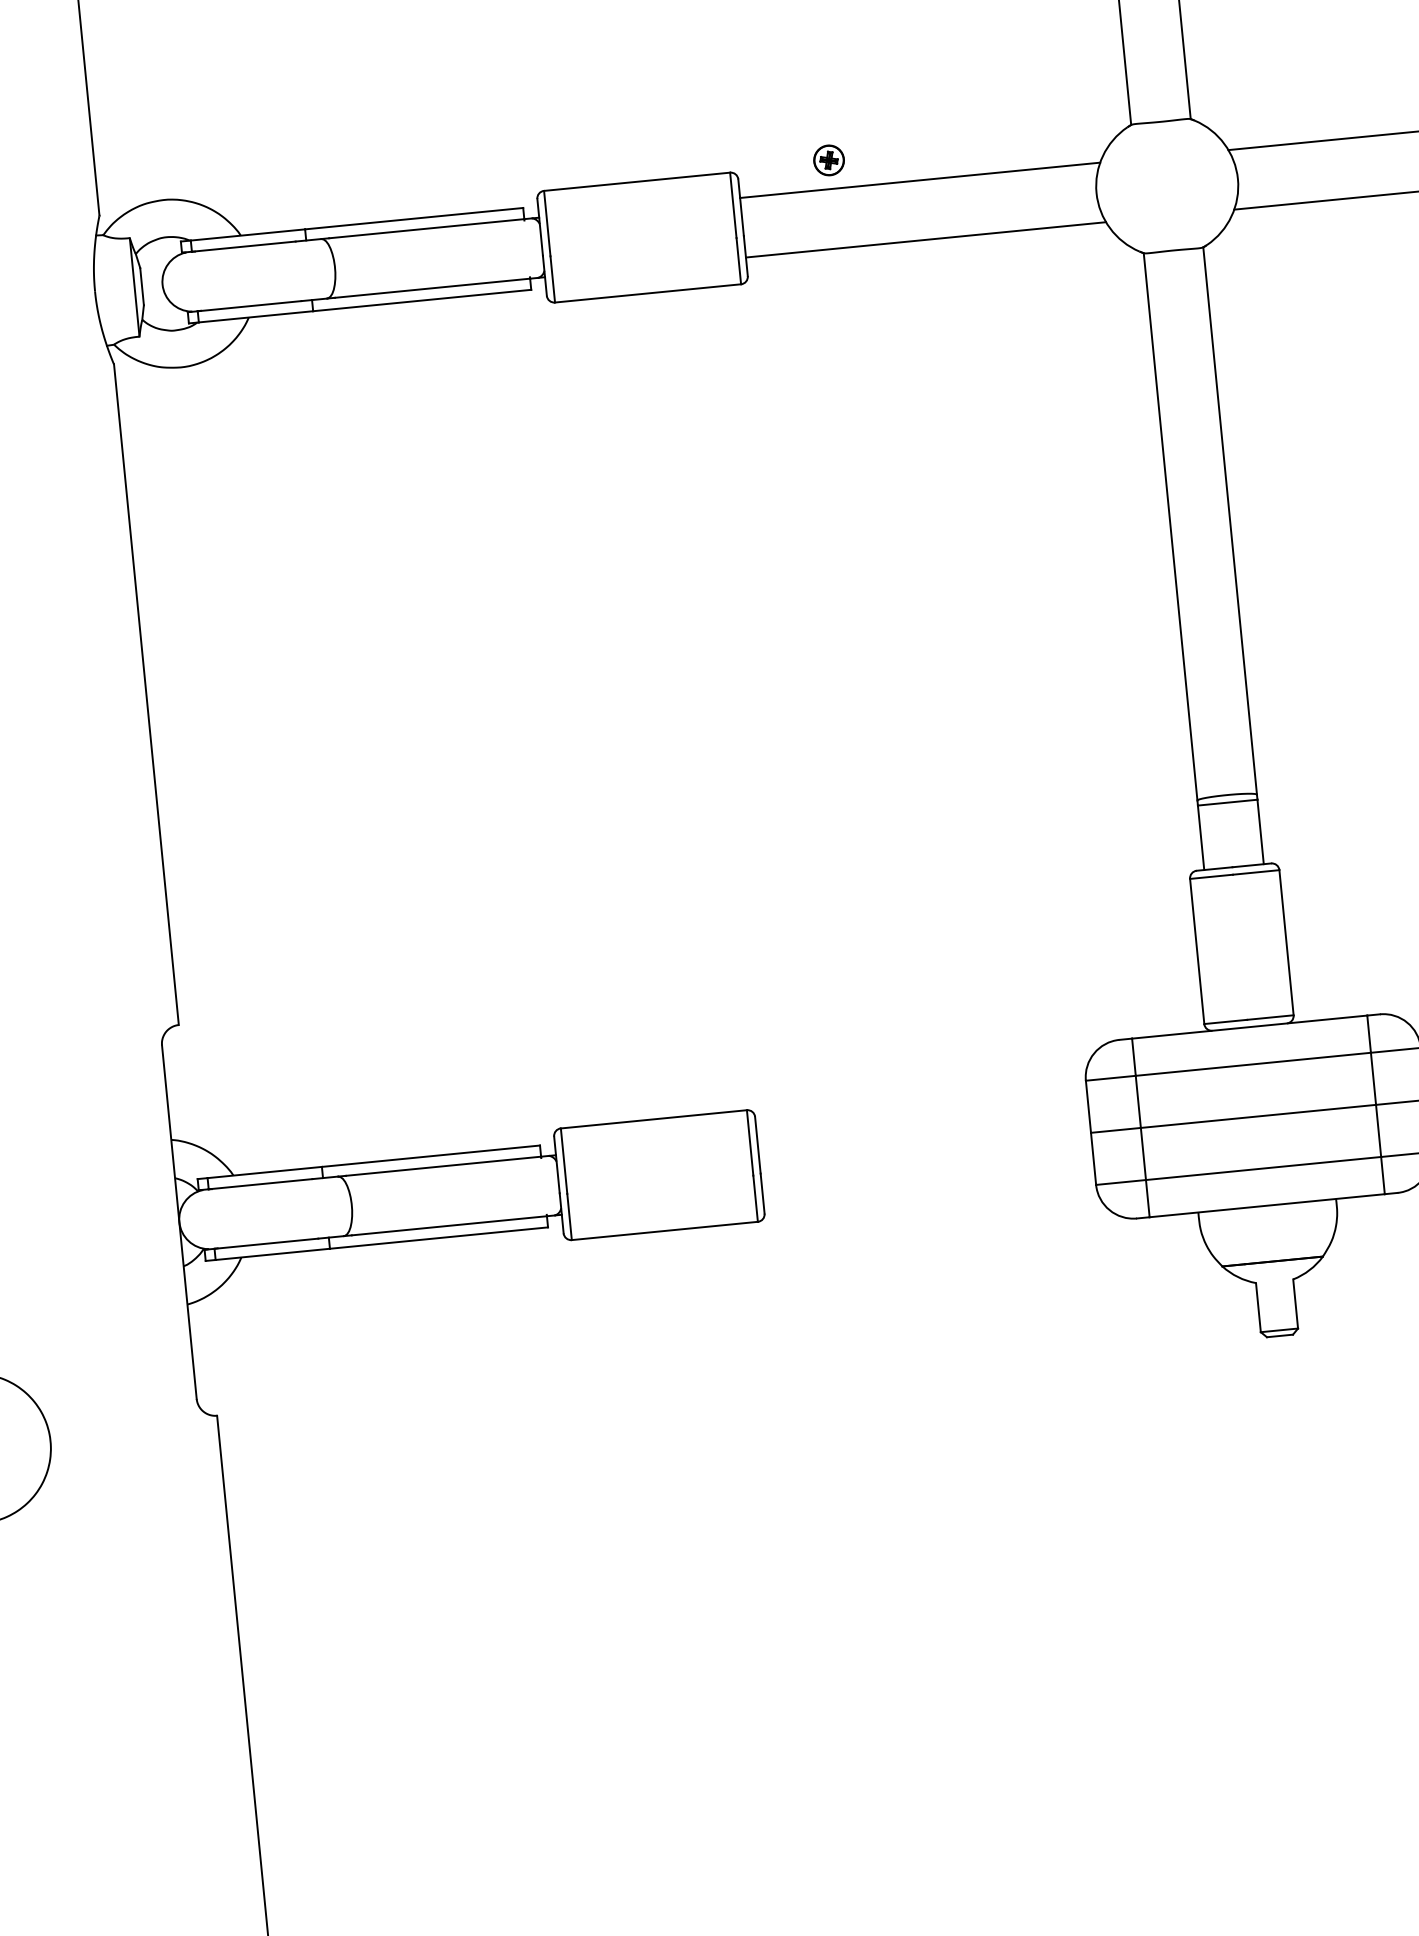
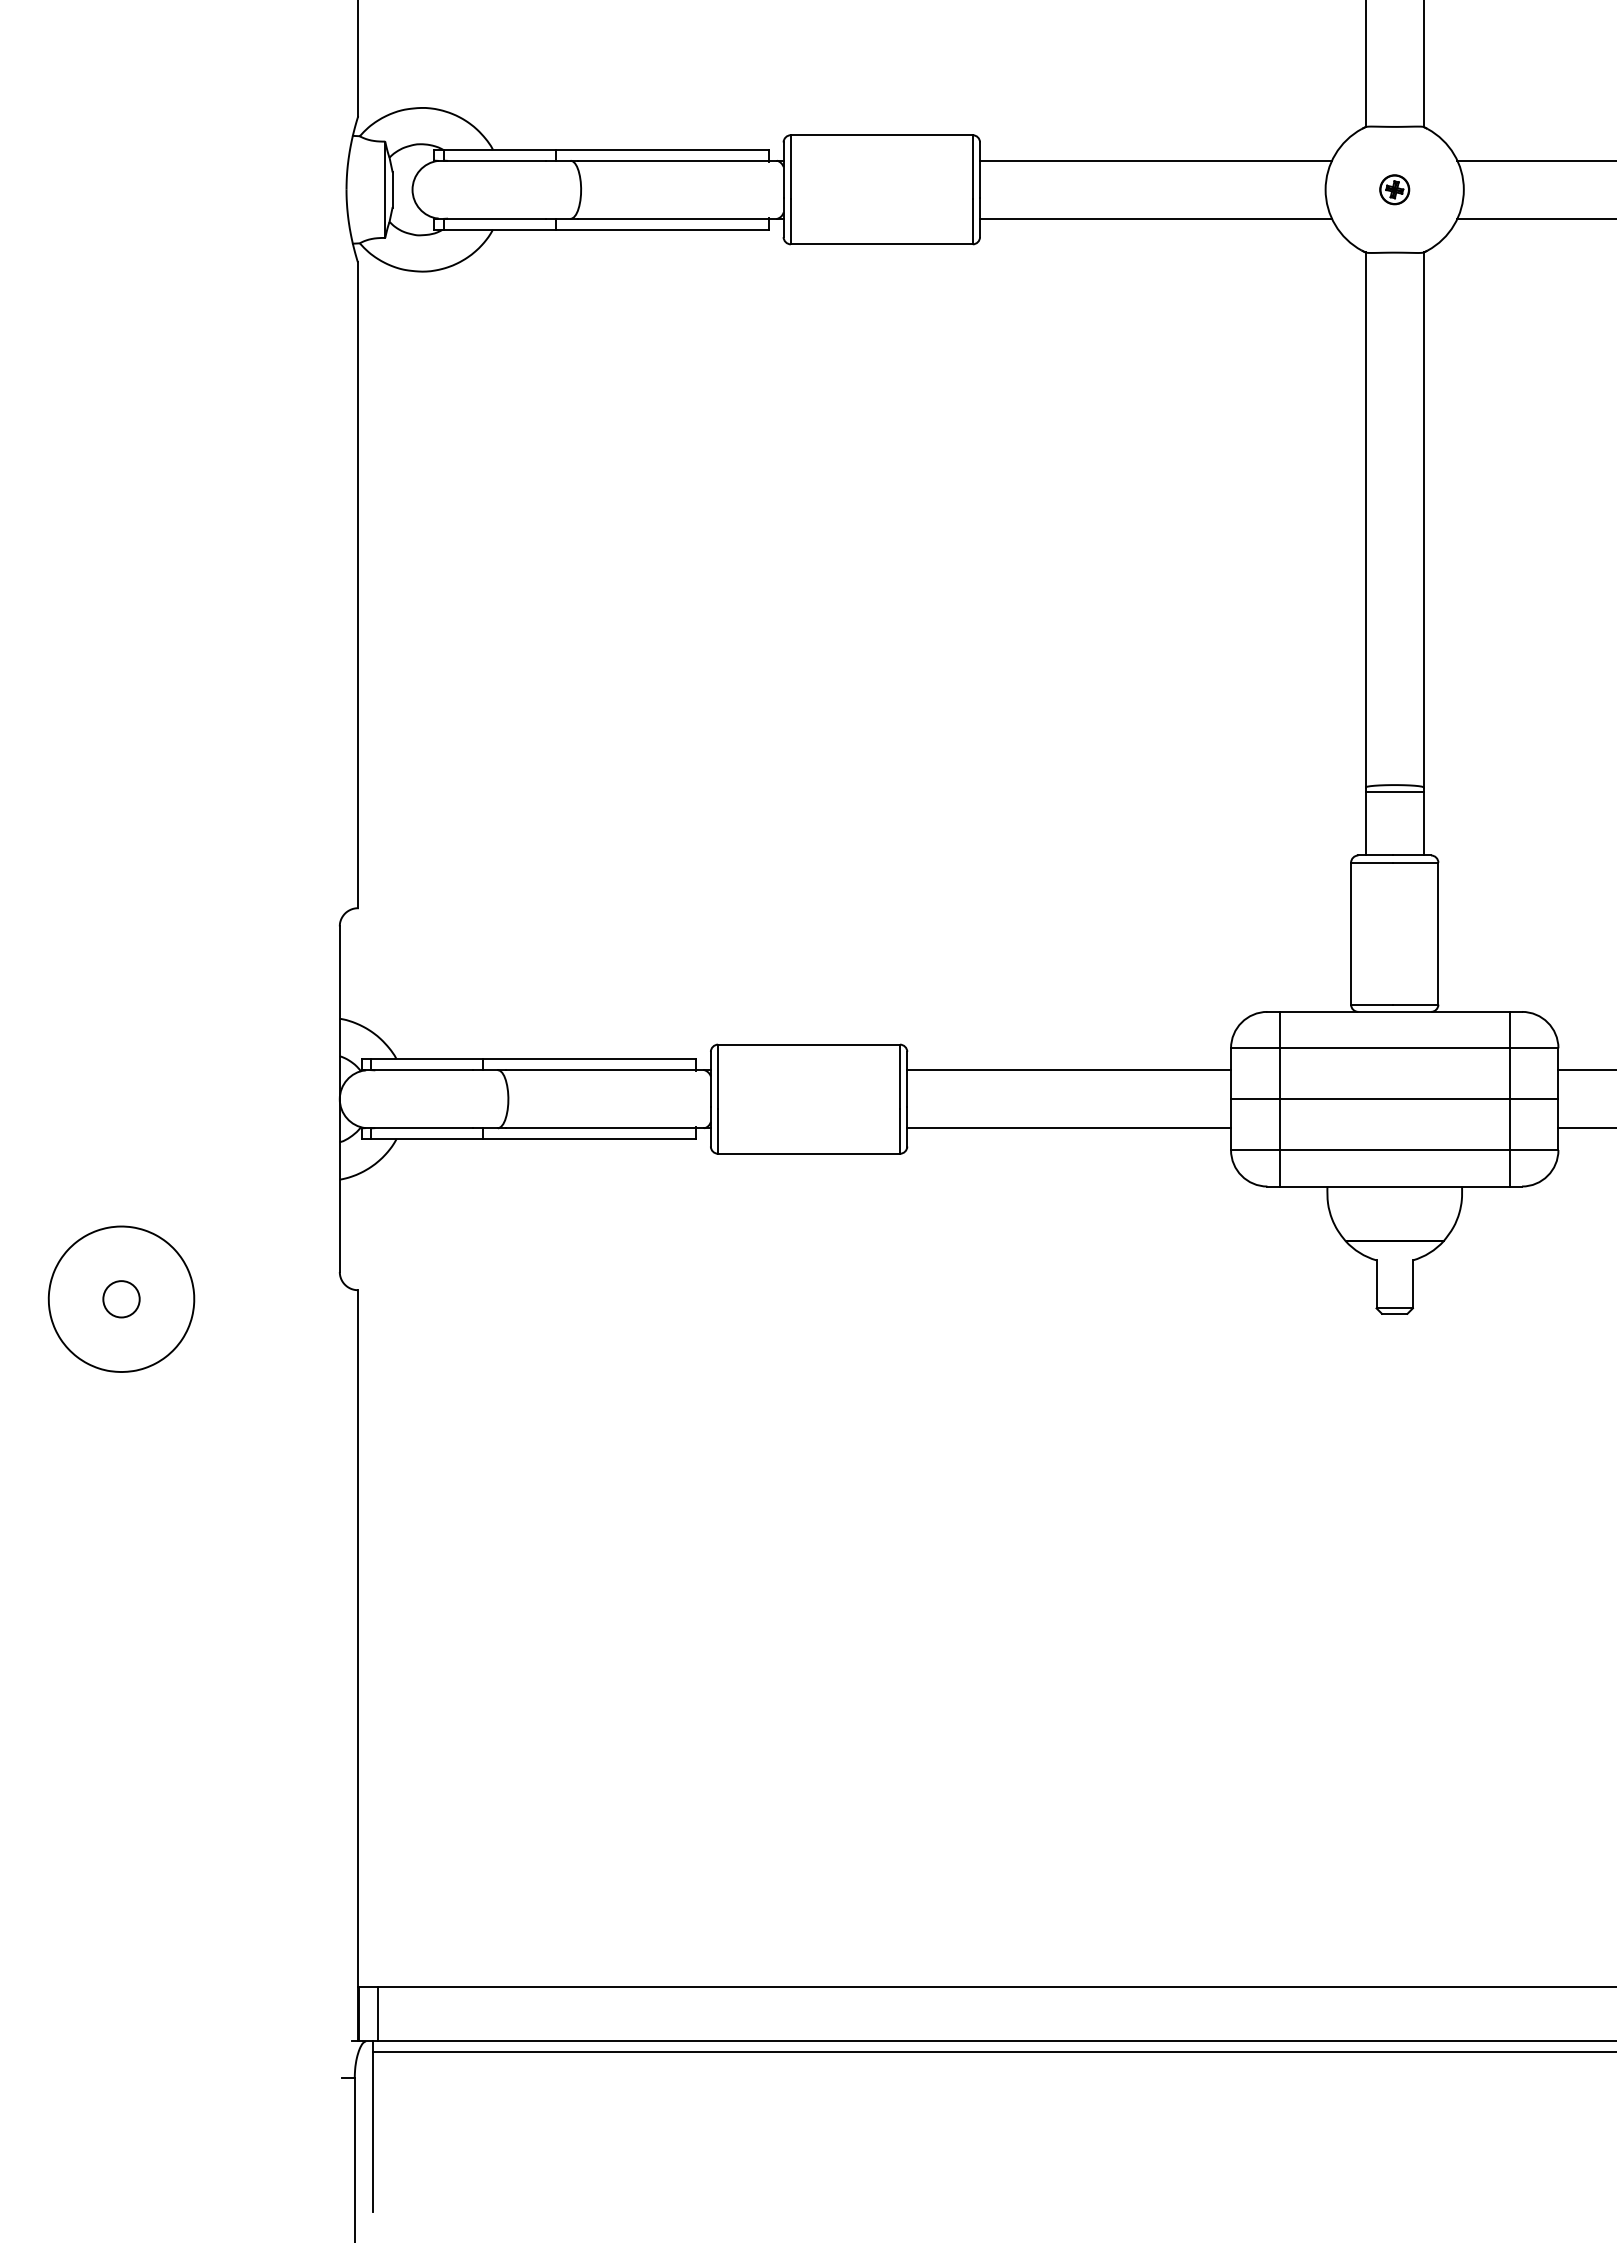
part: (828, 160) -> (1394, 189), moved
line: (922, 1119) -> (1069, 1070), added
line: (928, 1178) -> (1069, 1128), added

